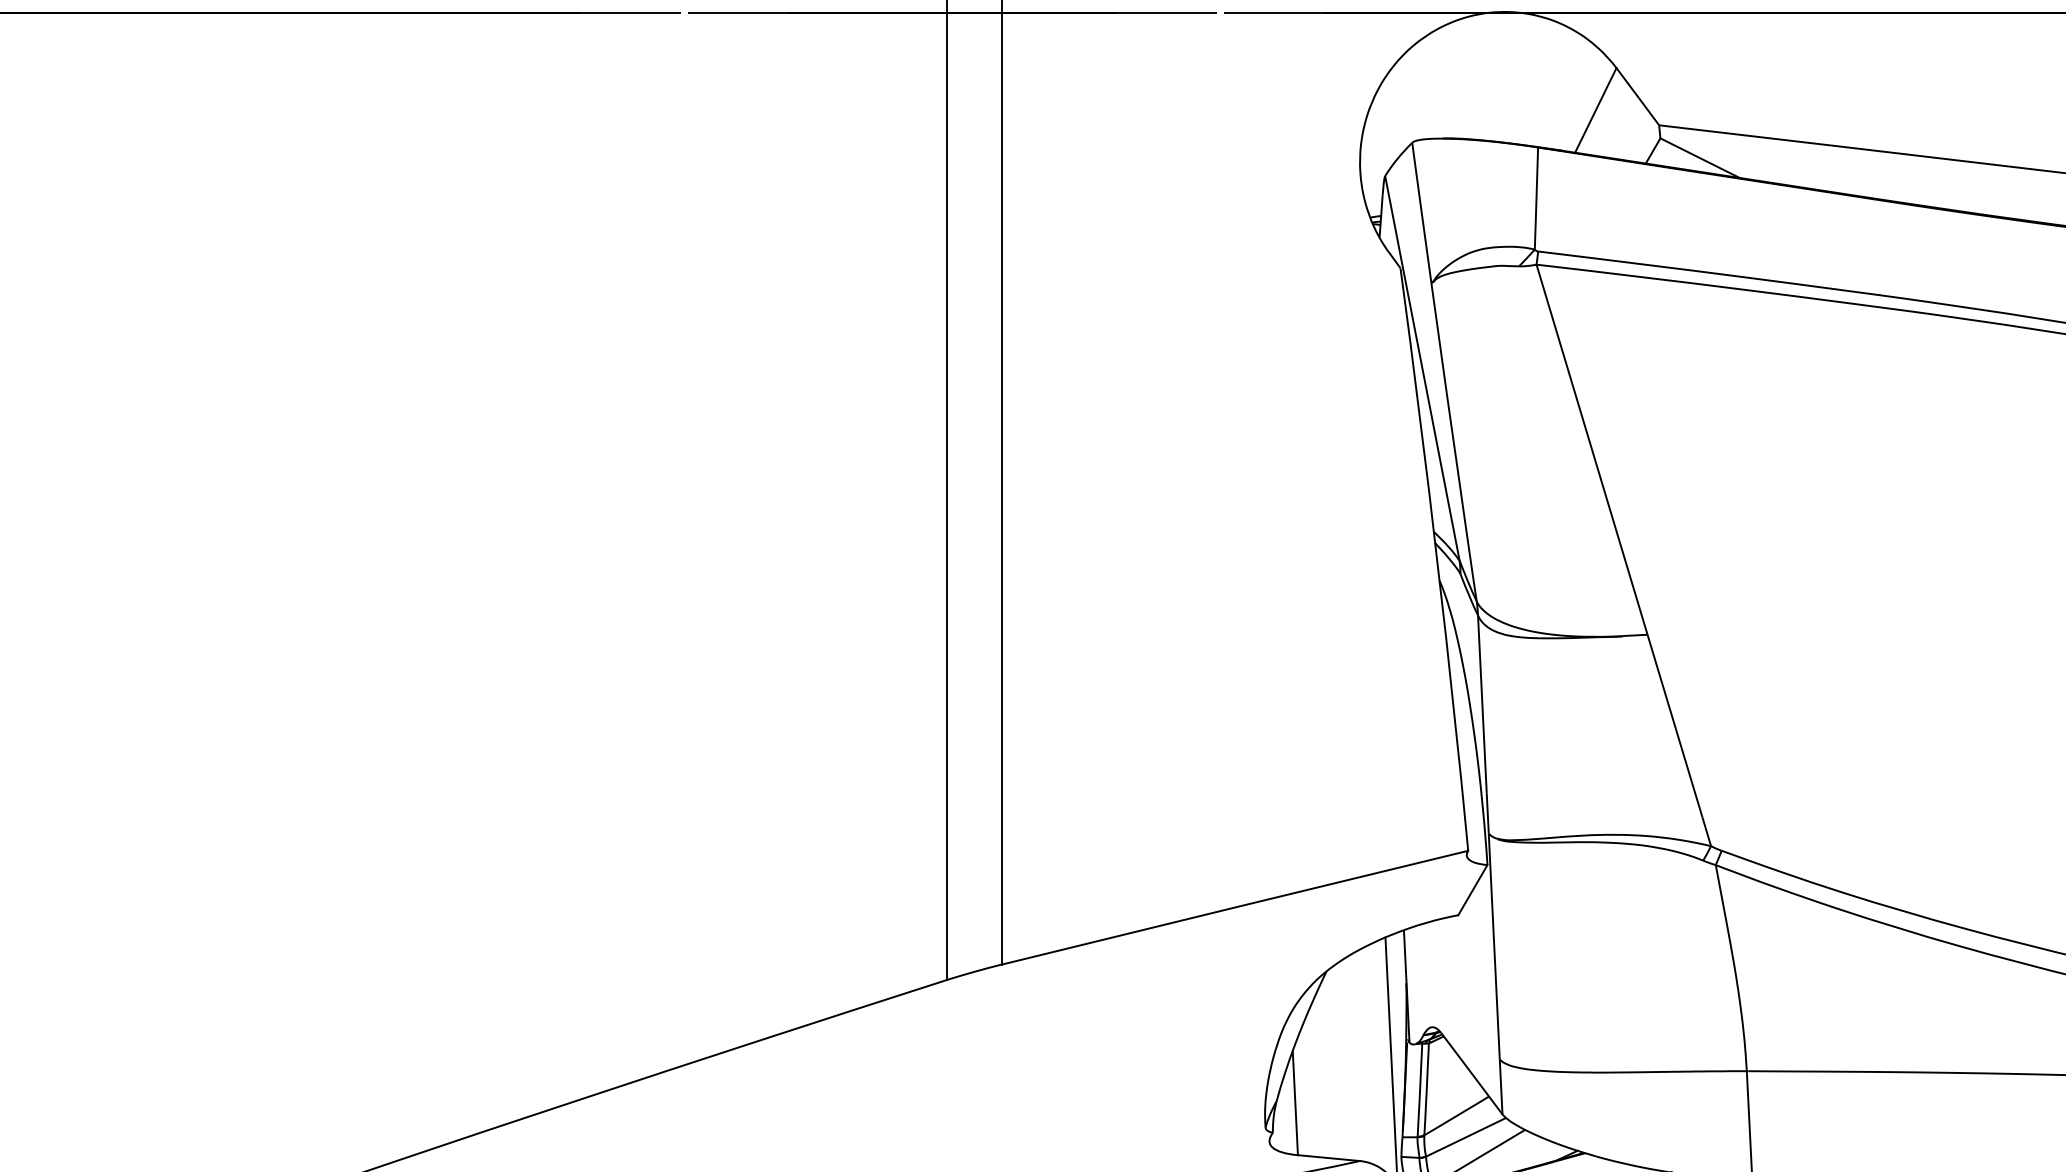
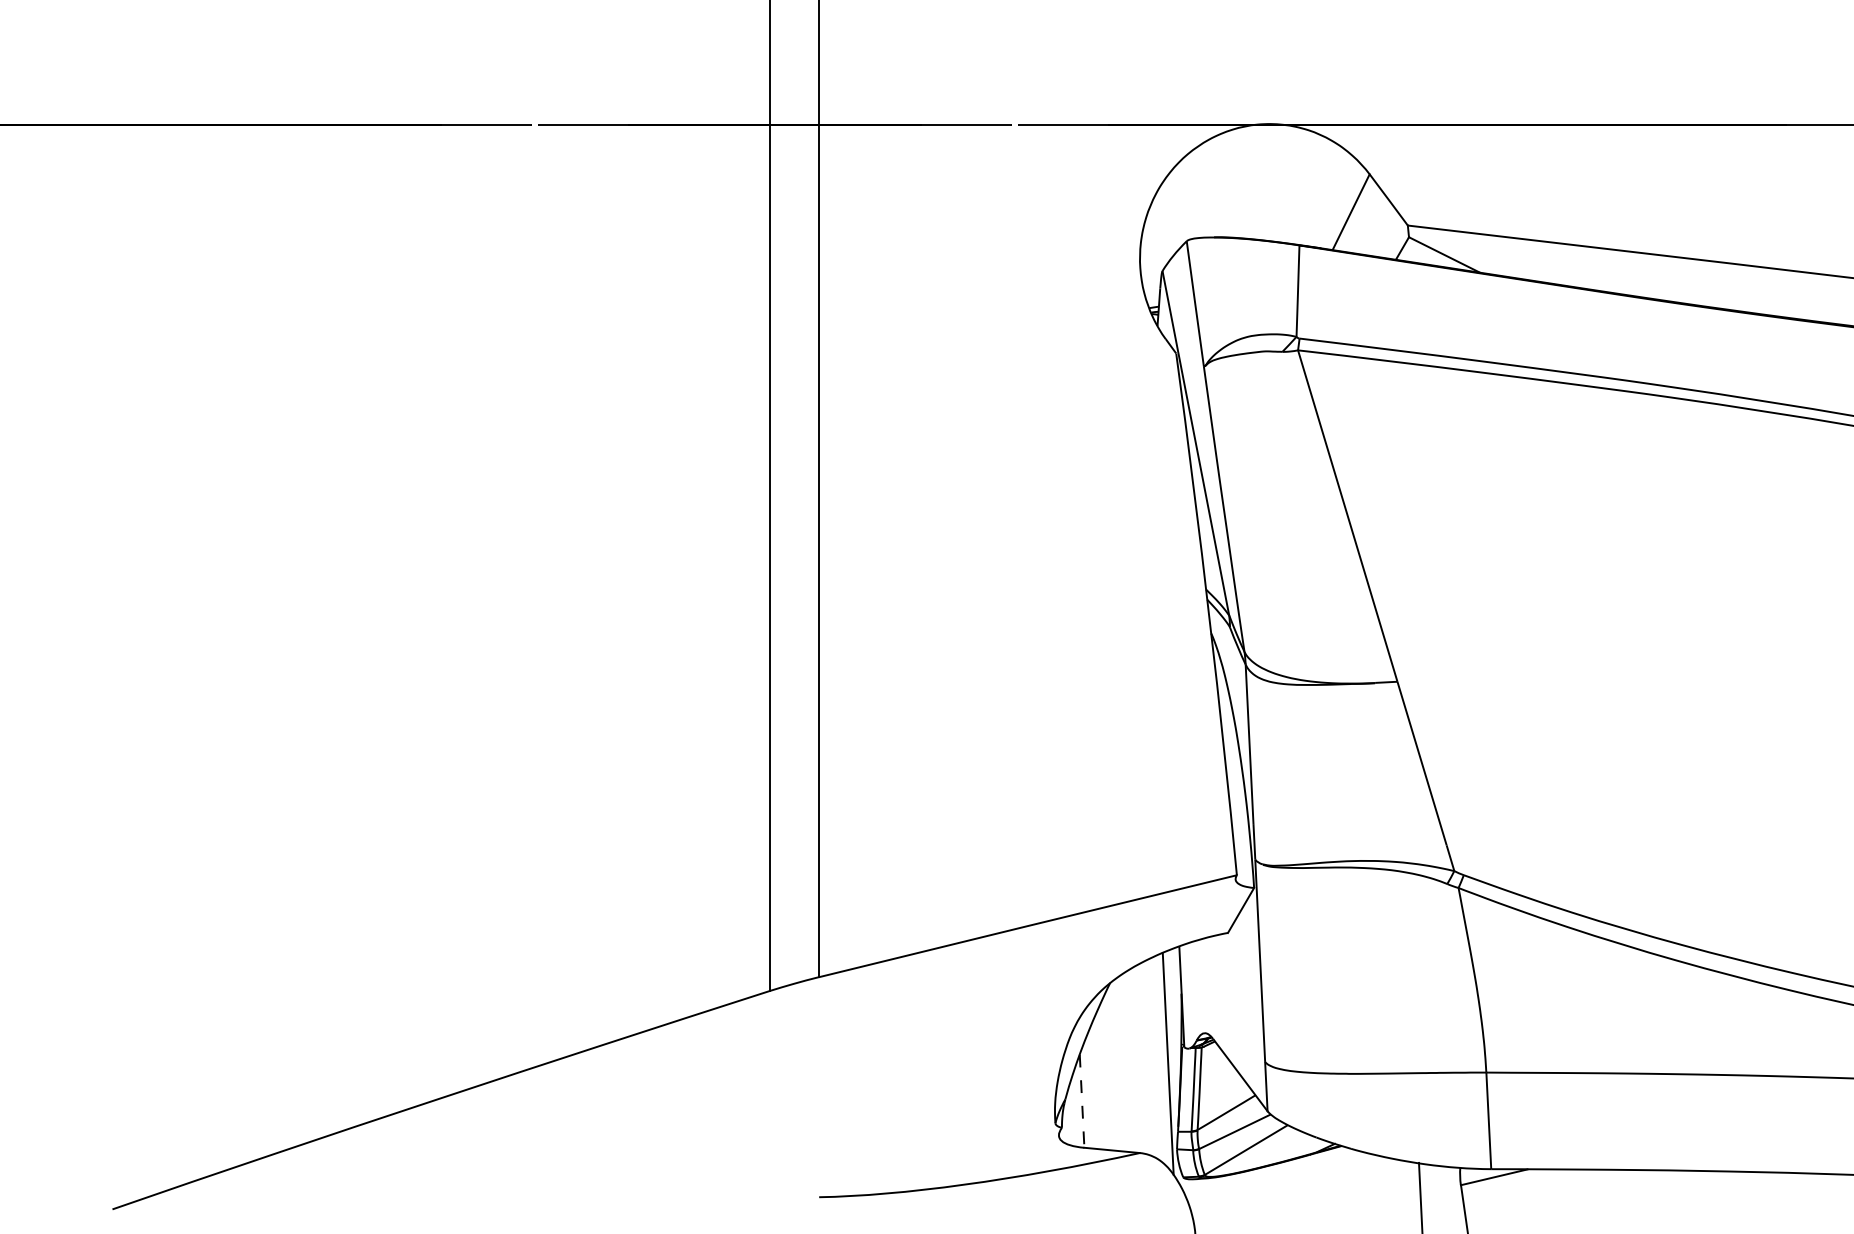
line: (1295, 1103) -> (1082, 1101), solid -> dashed

